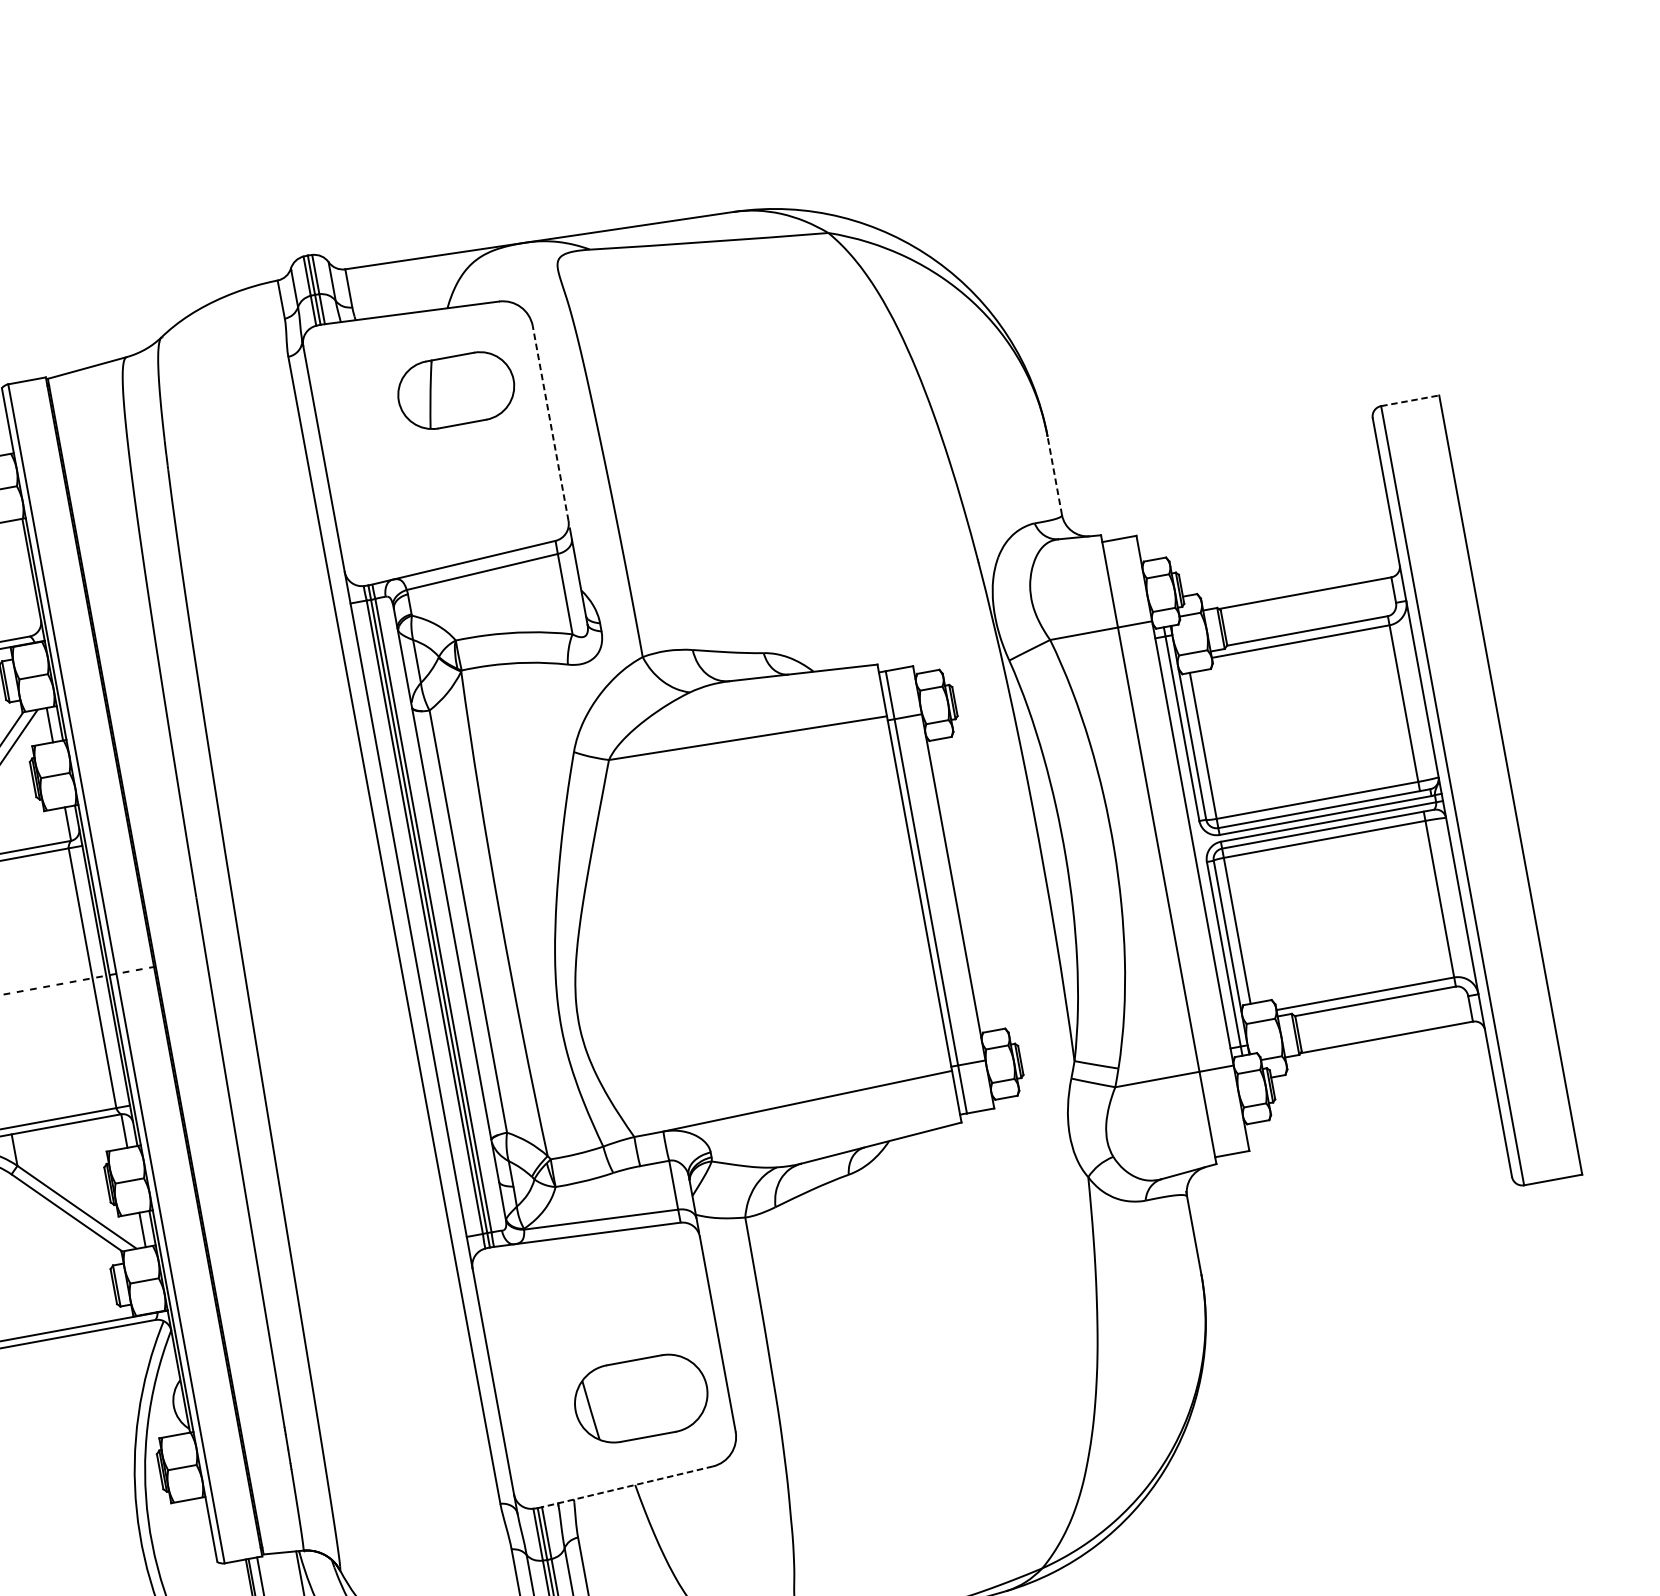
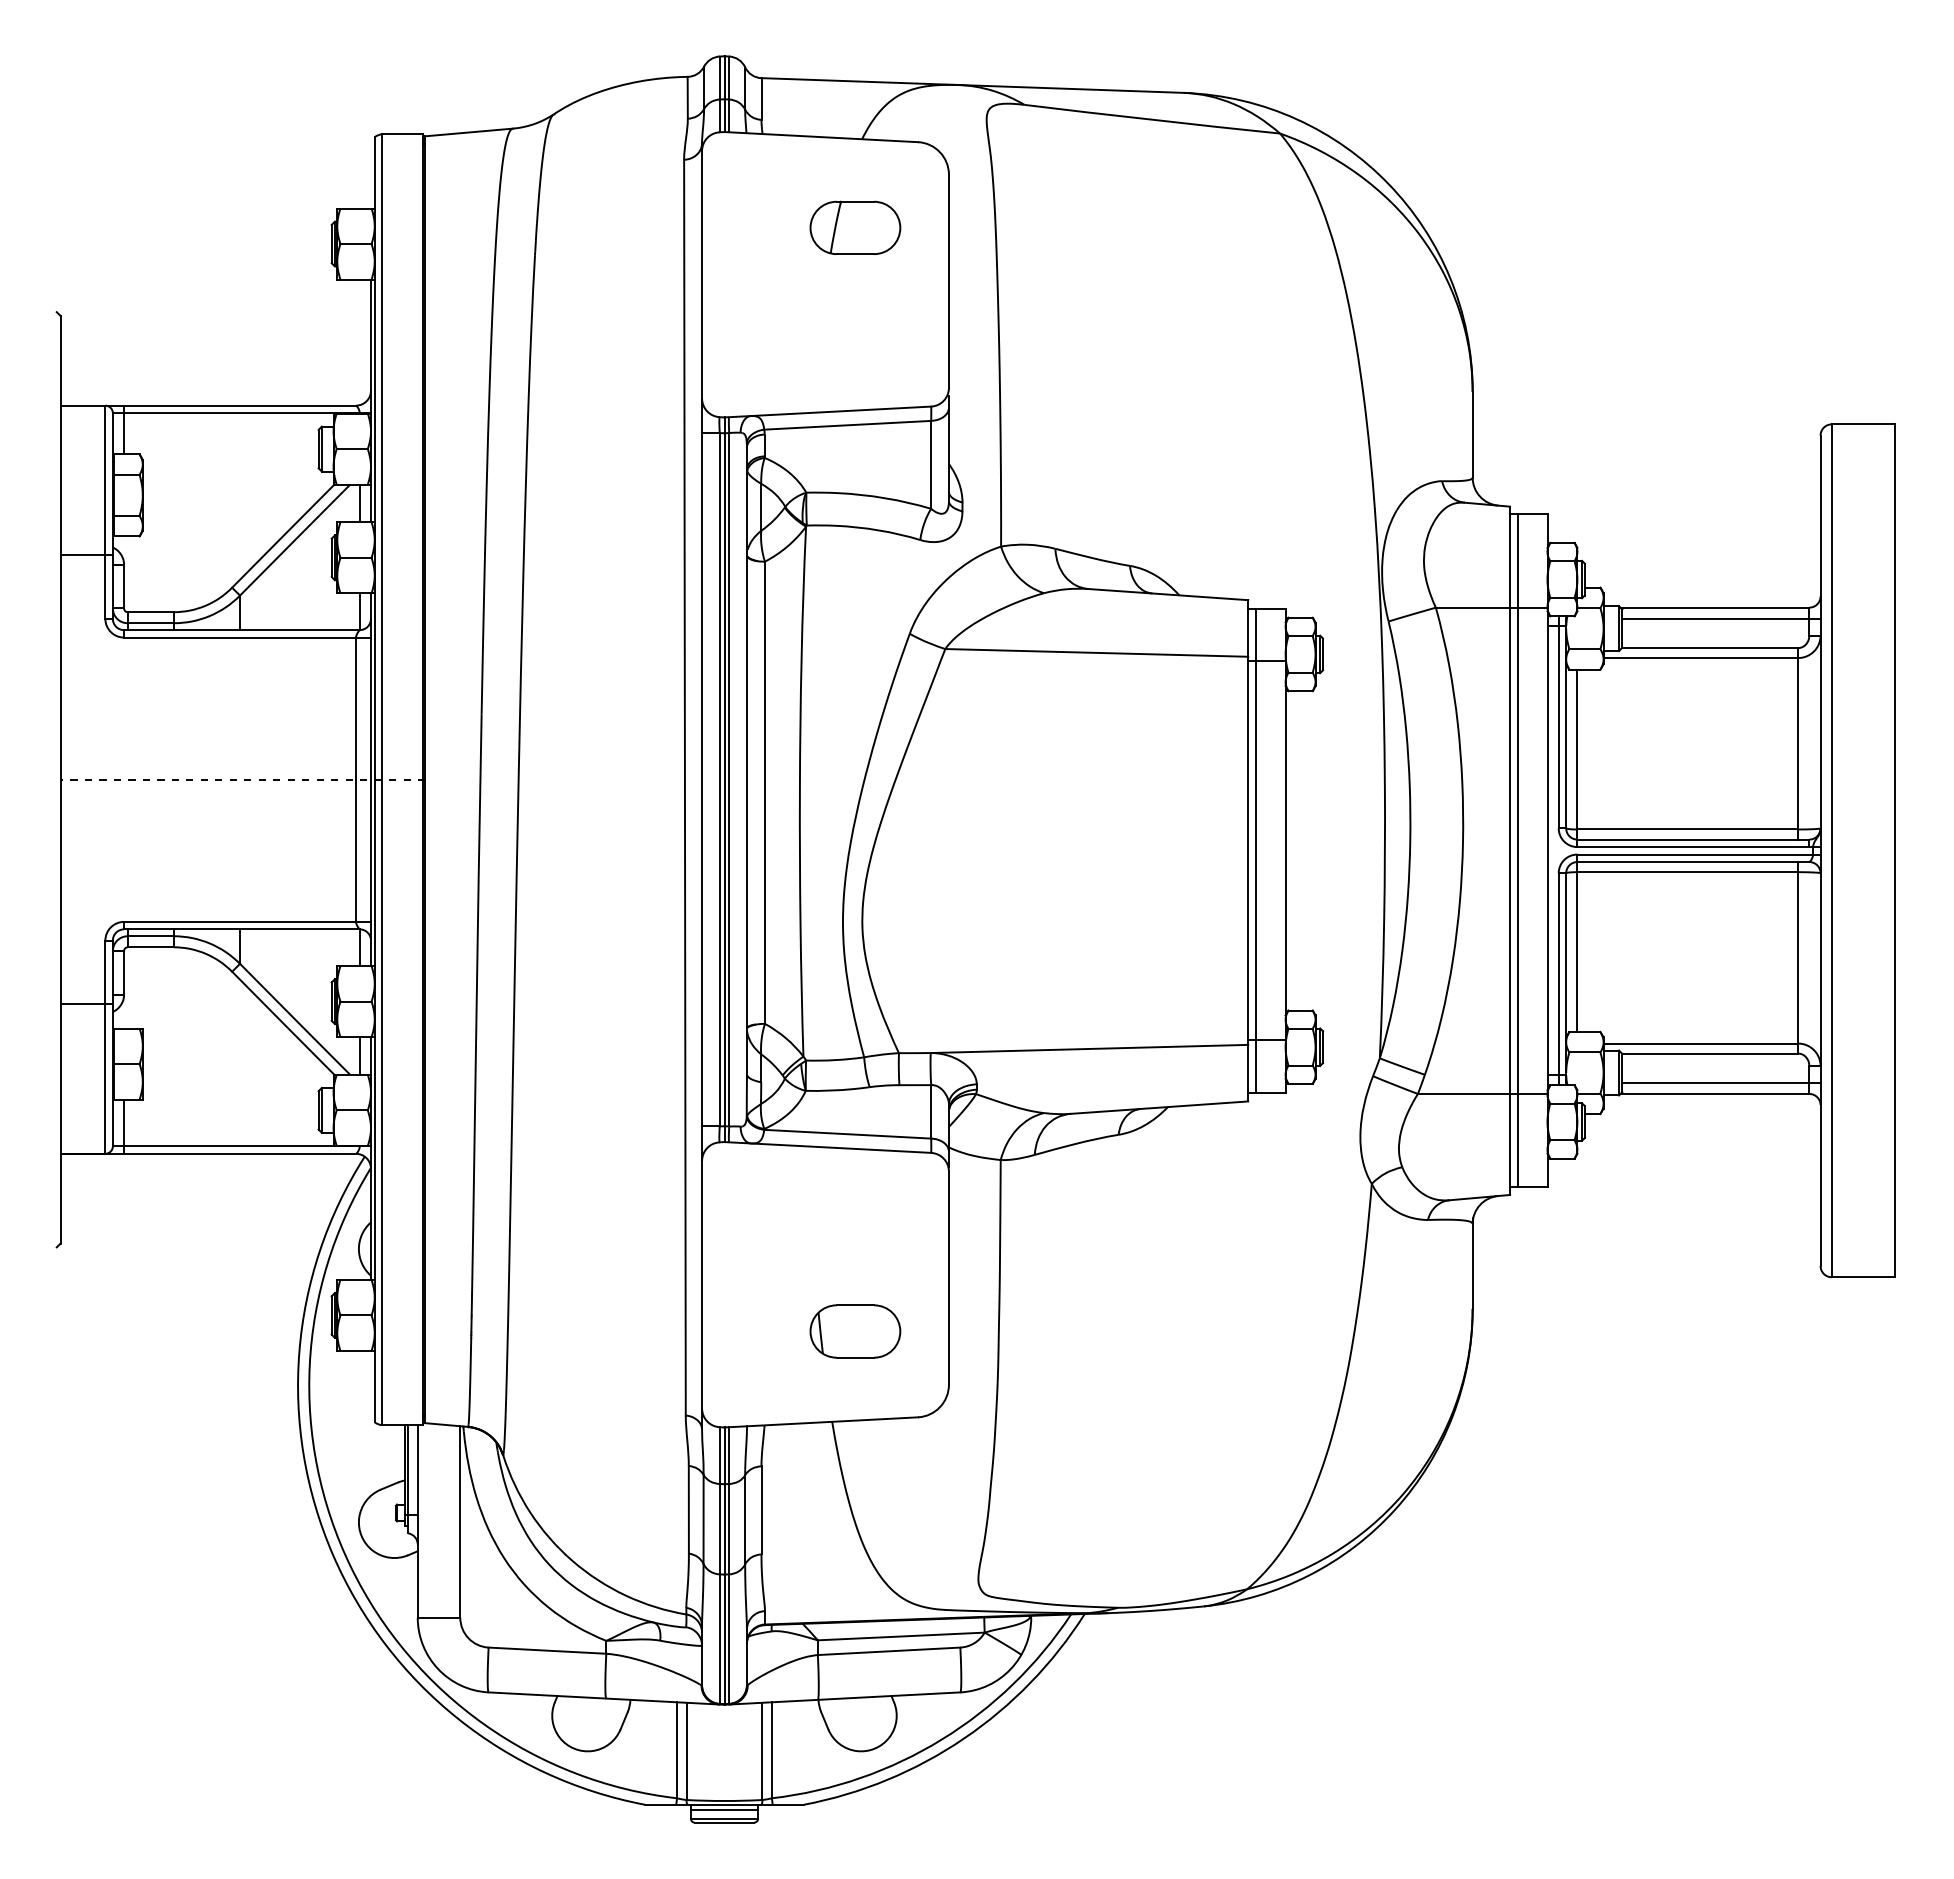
part: (456, 390) -> (855, 227), size x0.71
line: (1410, 400) -> (1863, 424), dashed -> solid
line: (550, 423) -> (948, 281), dashed -> solid
line: (1054, 475) -> (1472, 434), dashed -> solid
line: (1312, 601) -> (1721, 618), added
line: (1165, 848) -> (1517, 850), added
line: (1390, 1025) -> (1721, 1082), added
part: (641, 1398) -> (855, 1331), size x0.62
line: (625, 1487) -> (821, 1422), dashed -> solid

